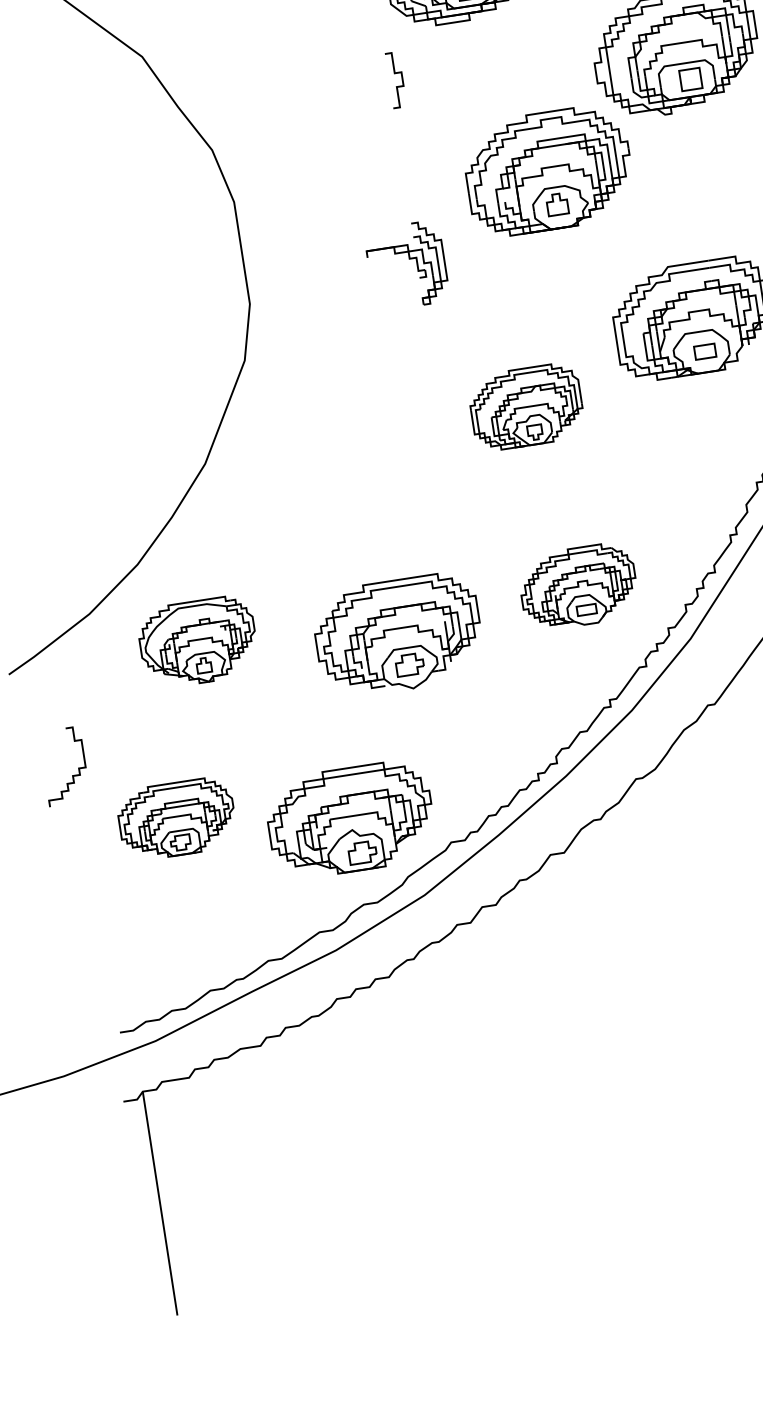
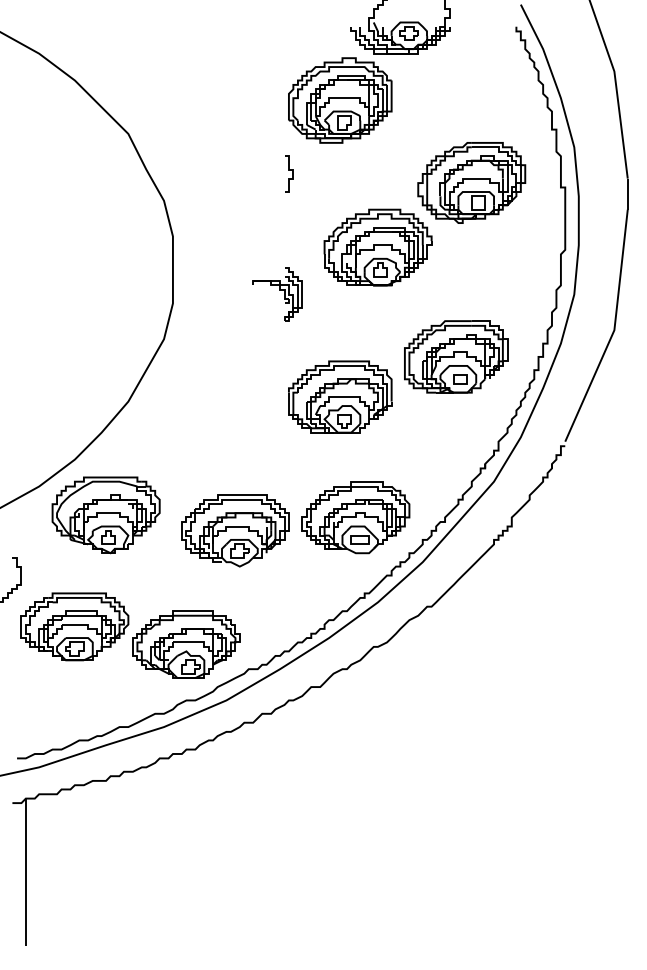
part: (526, 406) -> (340, 396), size x1.43
part: (577, 586) -> (355, 517), size x1.43
part: (197, 642) -> (105, 515), size x1.43
part: (176, 818) -> (74, 626), size x1.43

